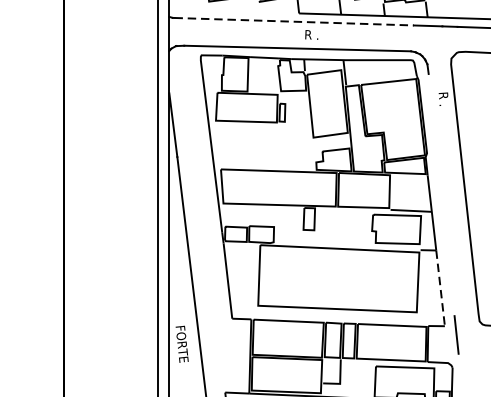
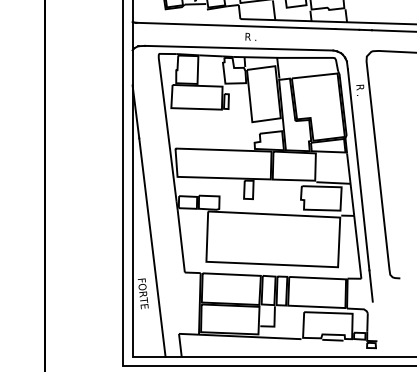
line: (294, 21) -> (236, 25), dashed -> solid
line: (441, 194) -> (358, 169), added
line: (440, 288) -> (357, 247), dashed -> solid

